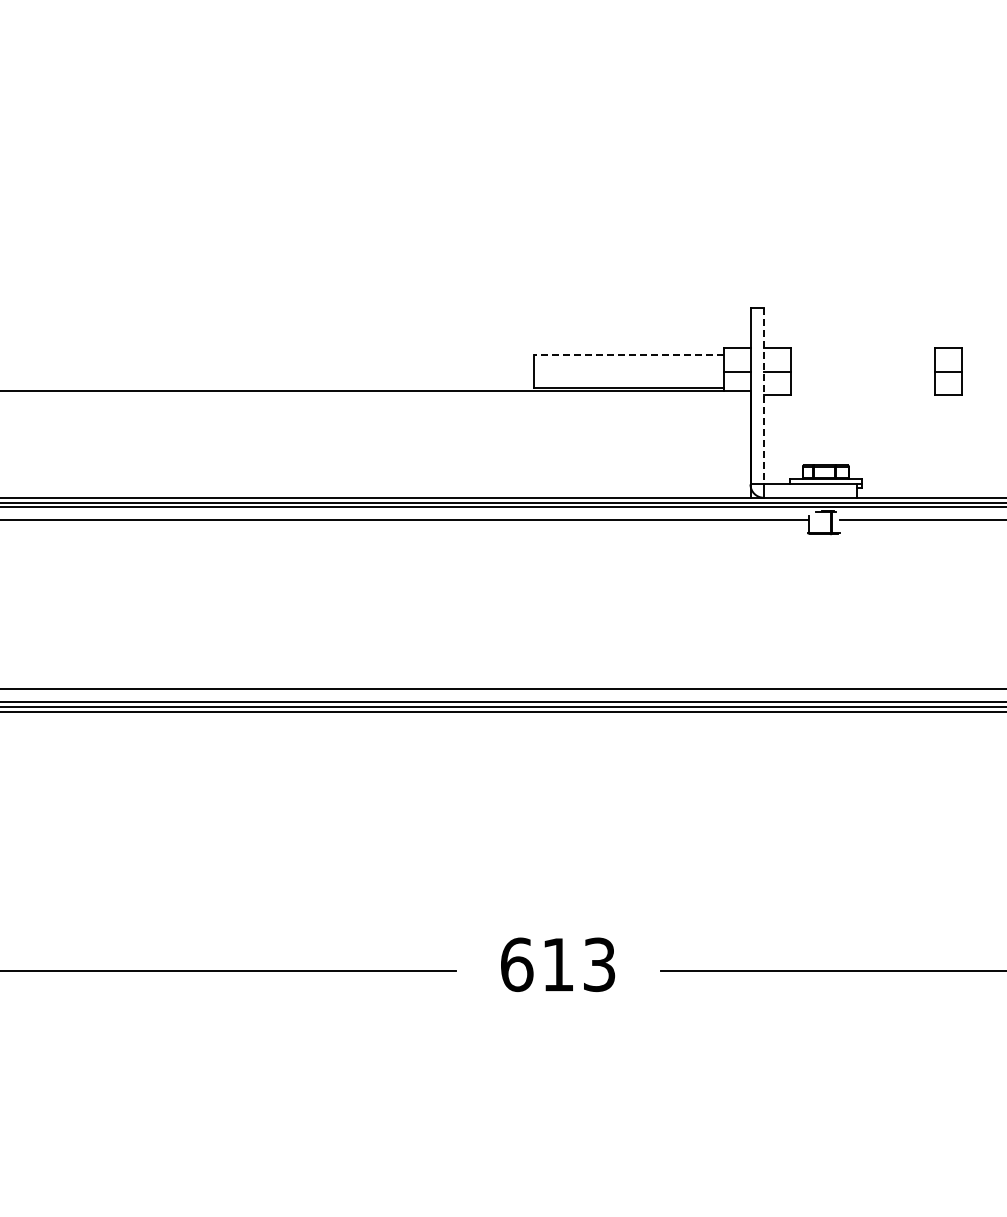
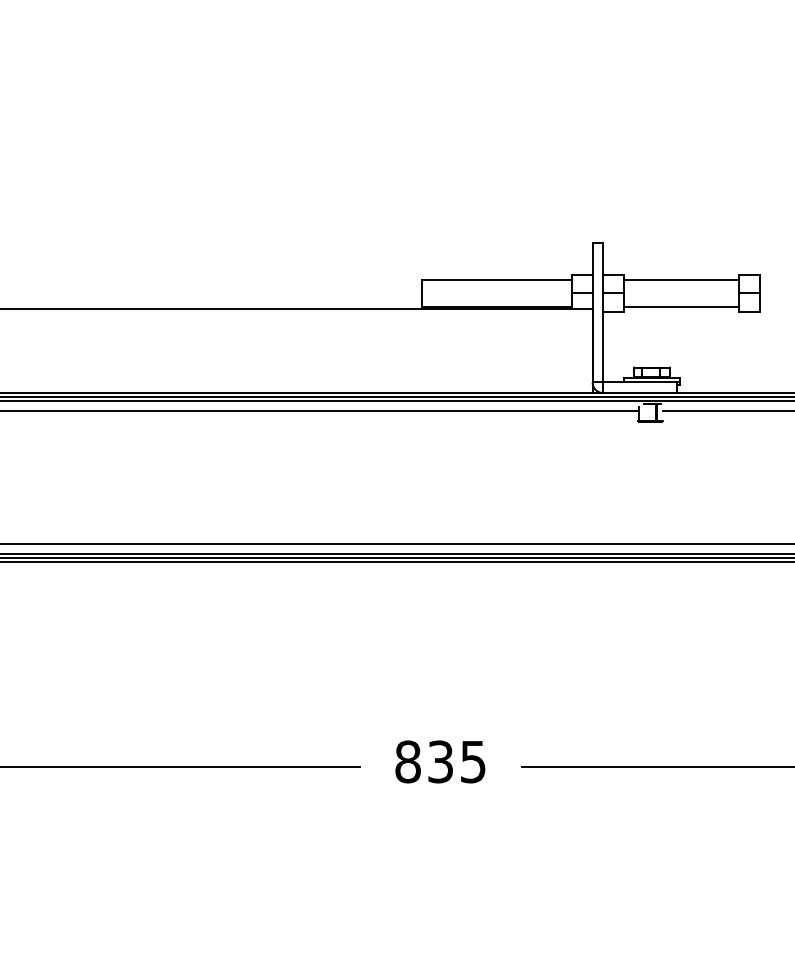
line: (629, 354) -> (497, 279), dashed -> solid
line: (862, 354) -> (681, 279), added
line: (862, 388) -> (681, 306), added
line: (763, 396) -> (602, 313), dashed -> solid
text: (557, 964) -> (440, 761), 613 -> 835

